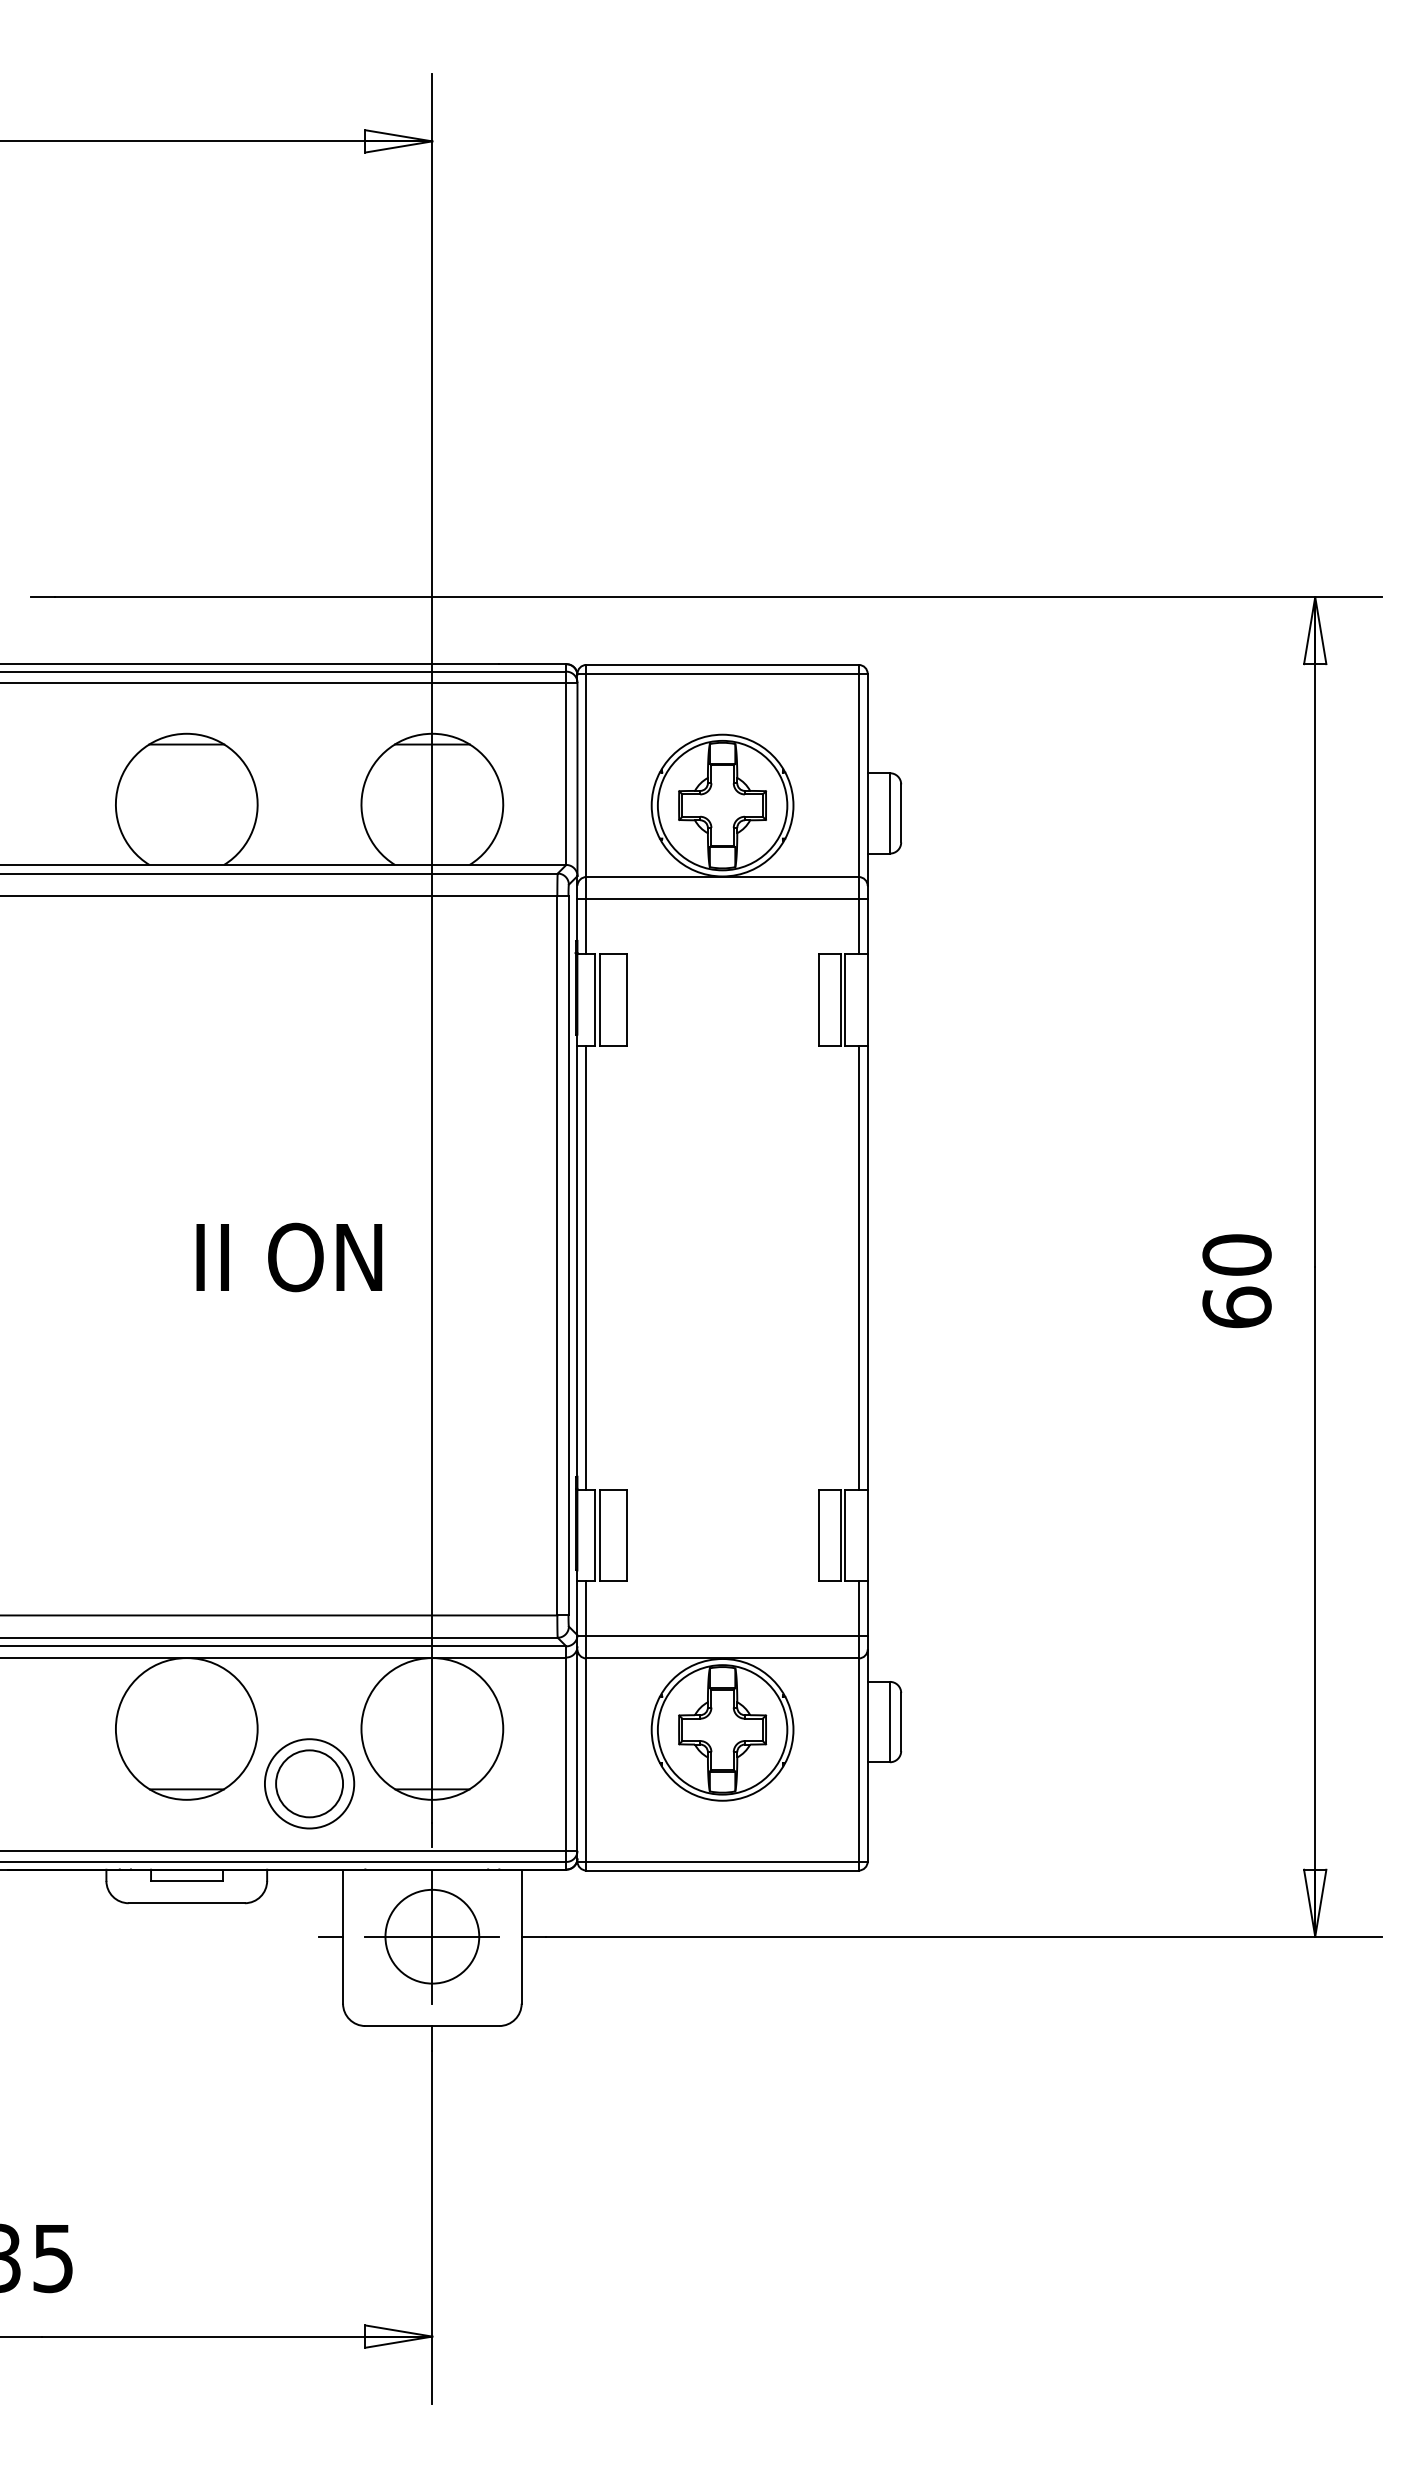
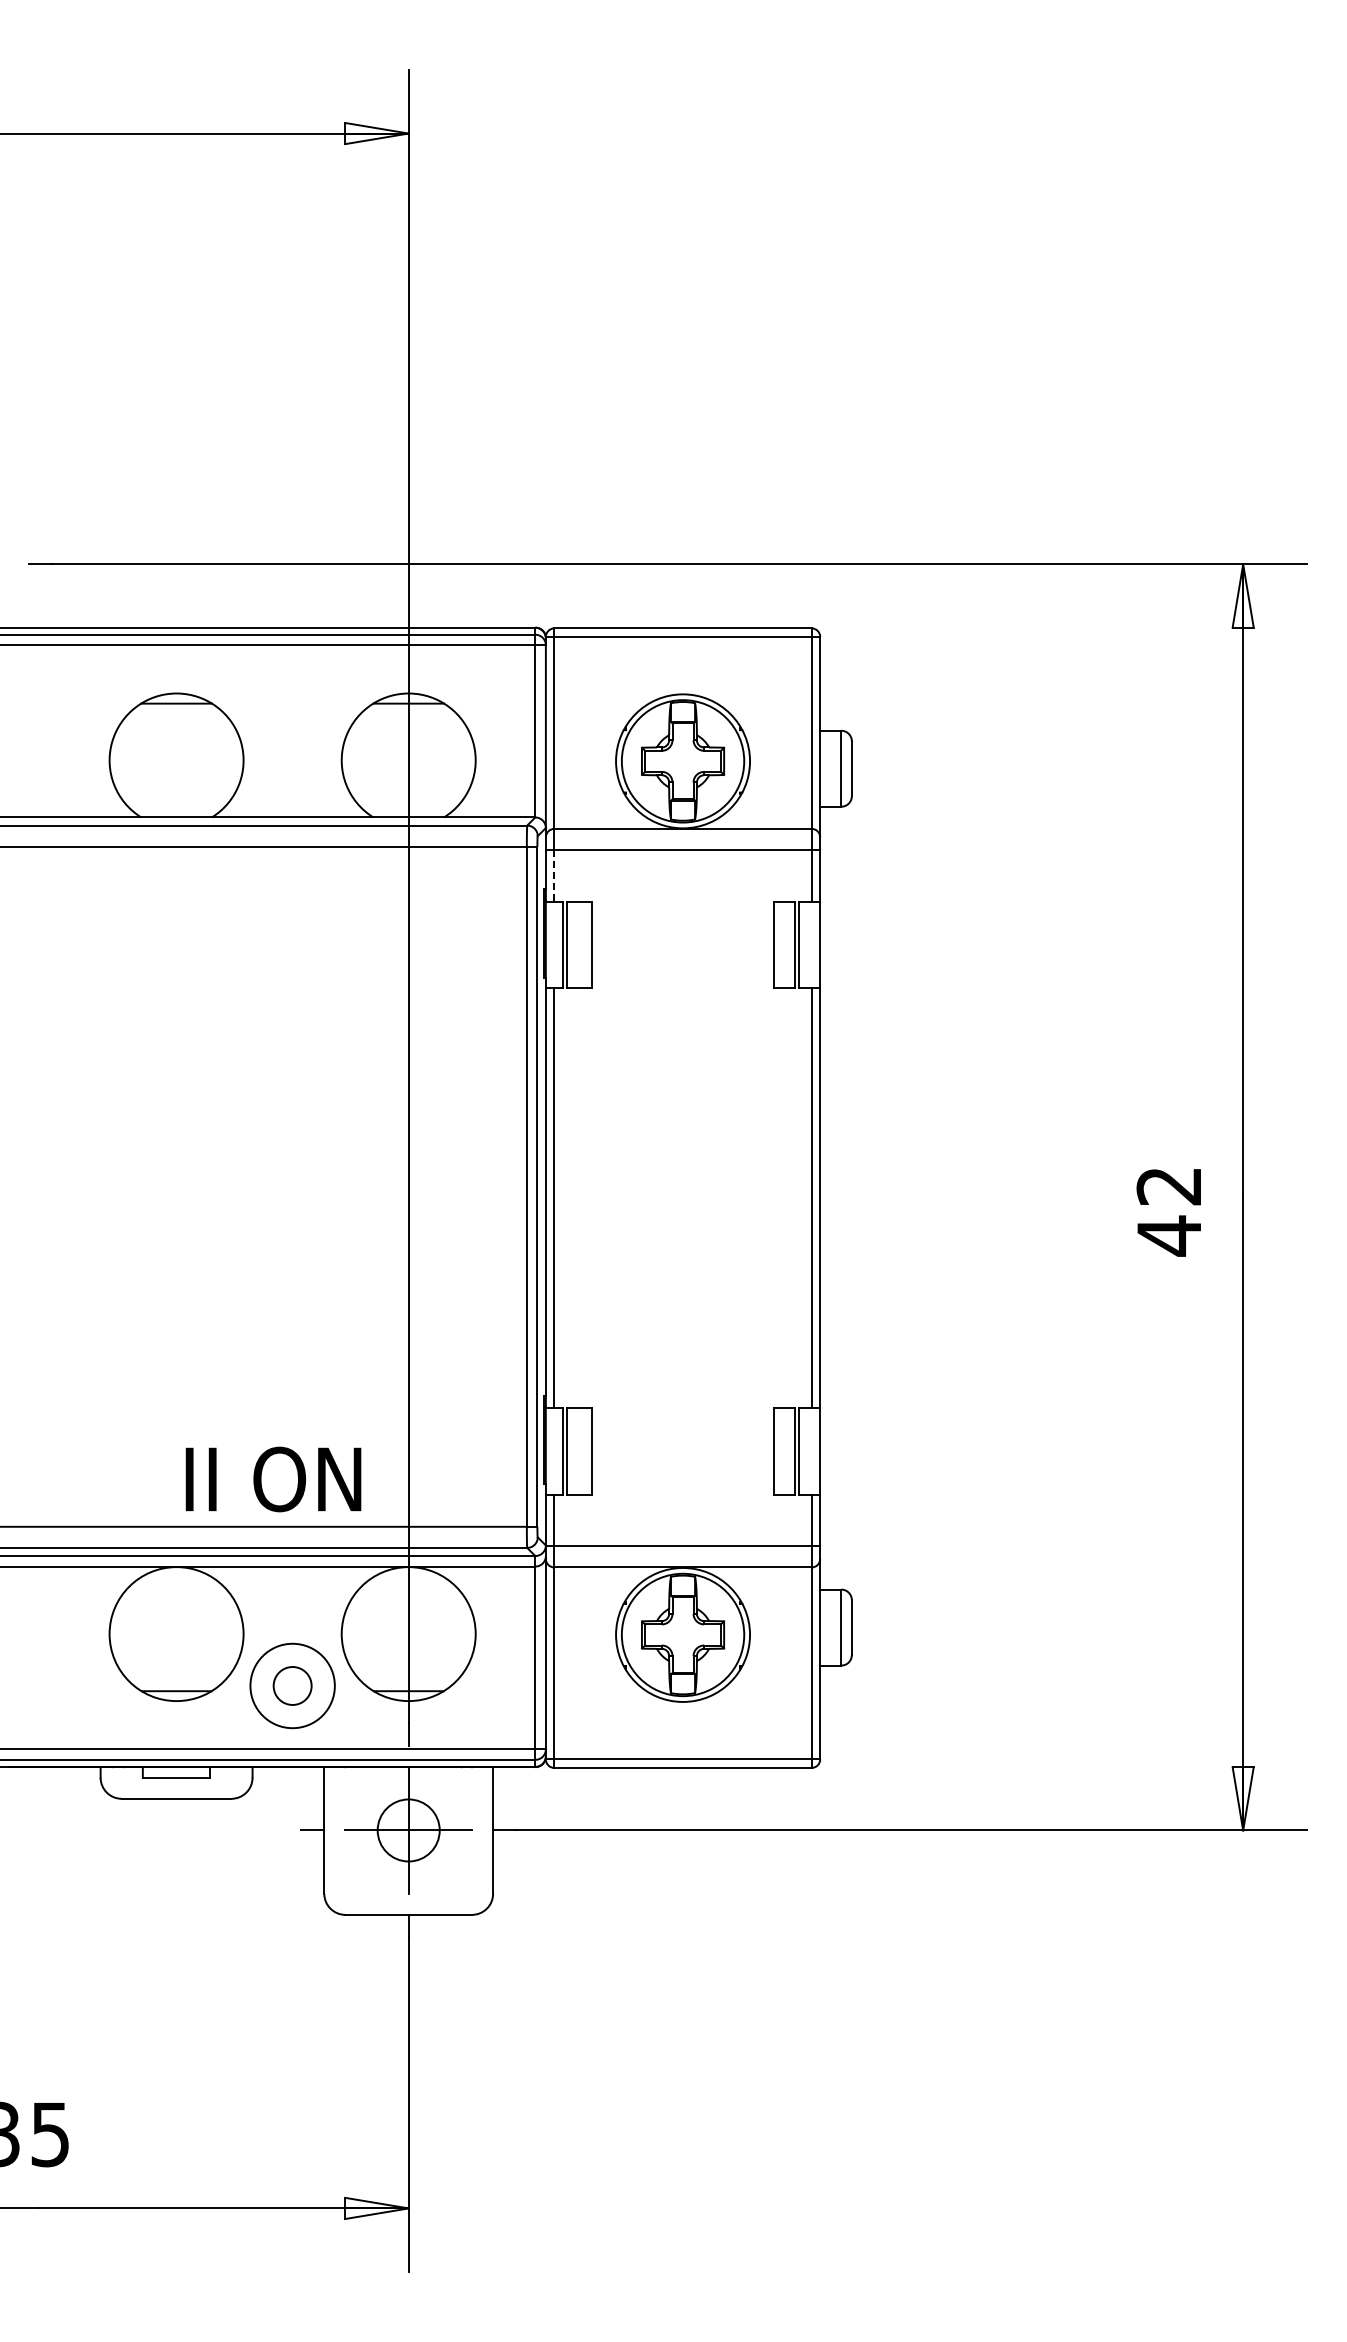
line: (586, 926) -> (554, 875), solid -> dashed
text: (289, 1257) -> (273, 1479), moved
text: (1237, 1281) -> (1169, 1211), 60 -> 42
circle: (309, 1783) -> (292, 1685), size x0.6
circle: (432, 1936) -> (408, 1830), size x0.7

